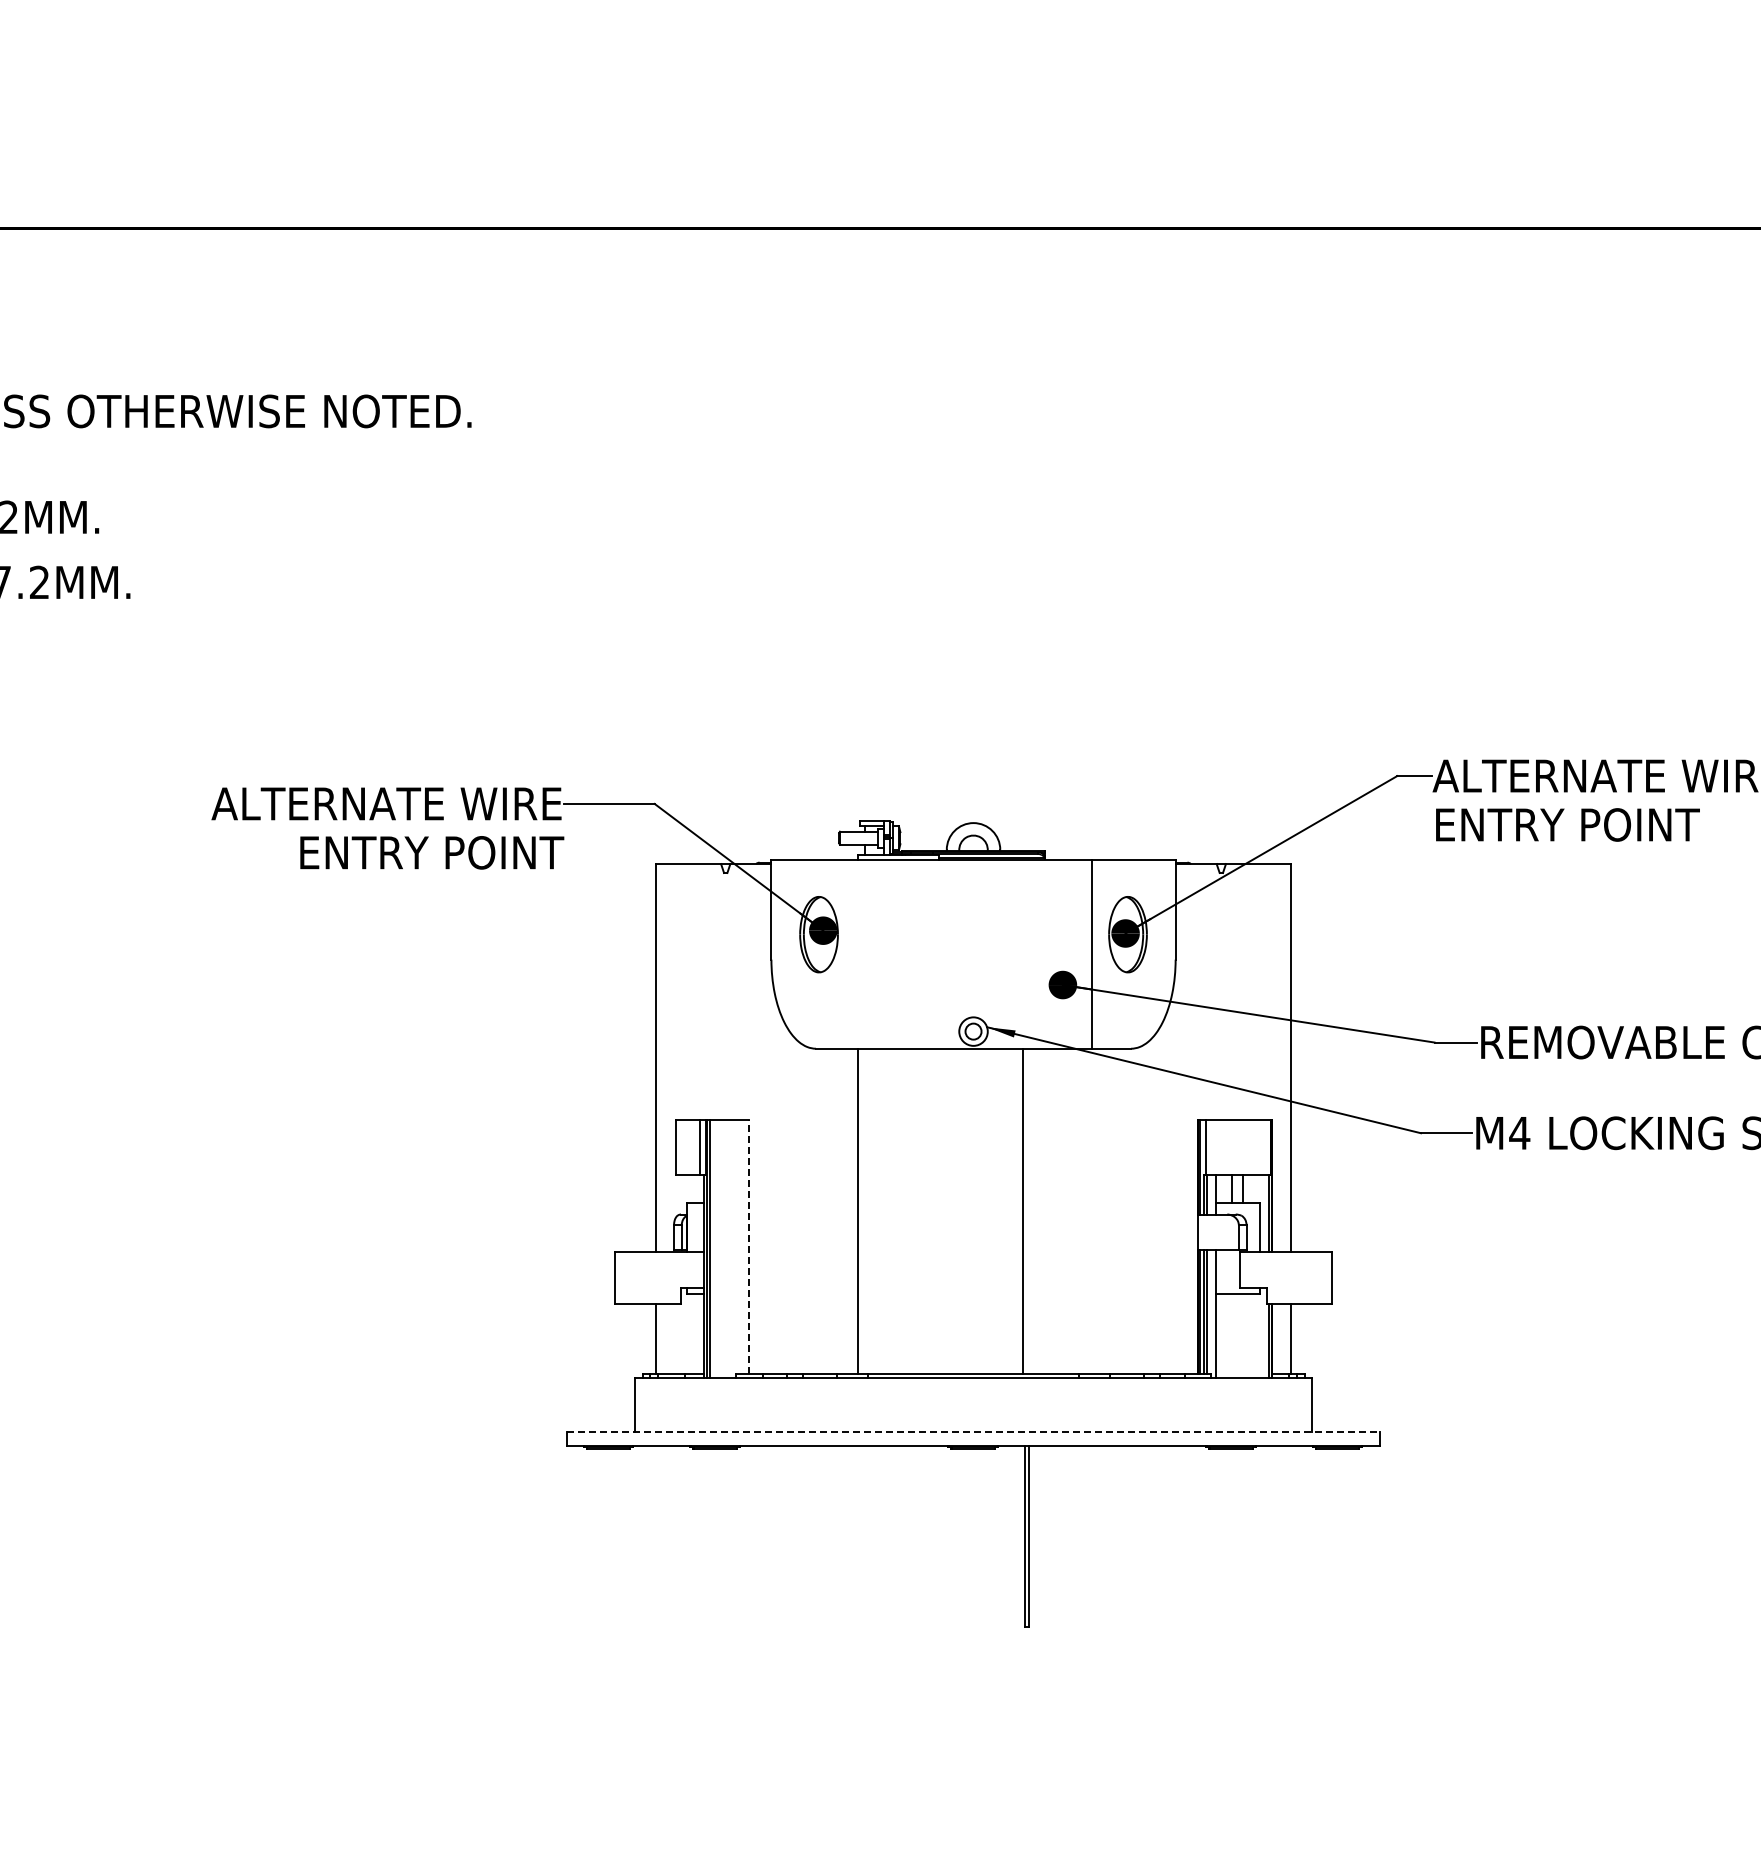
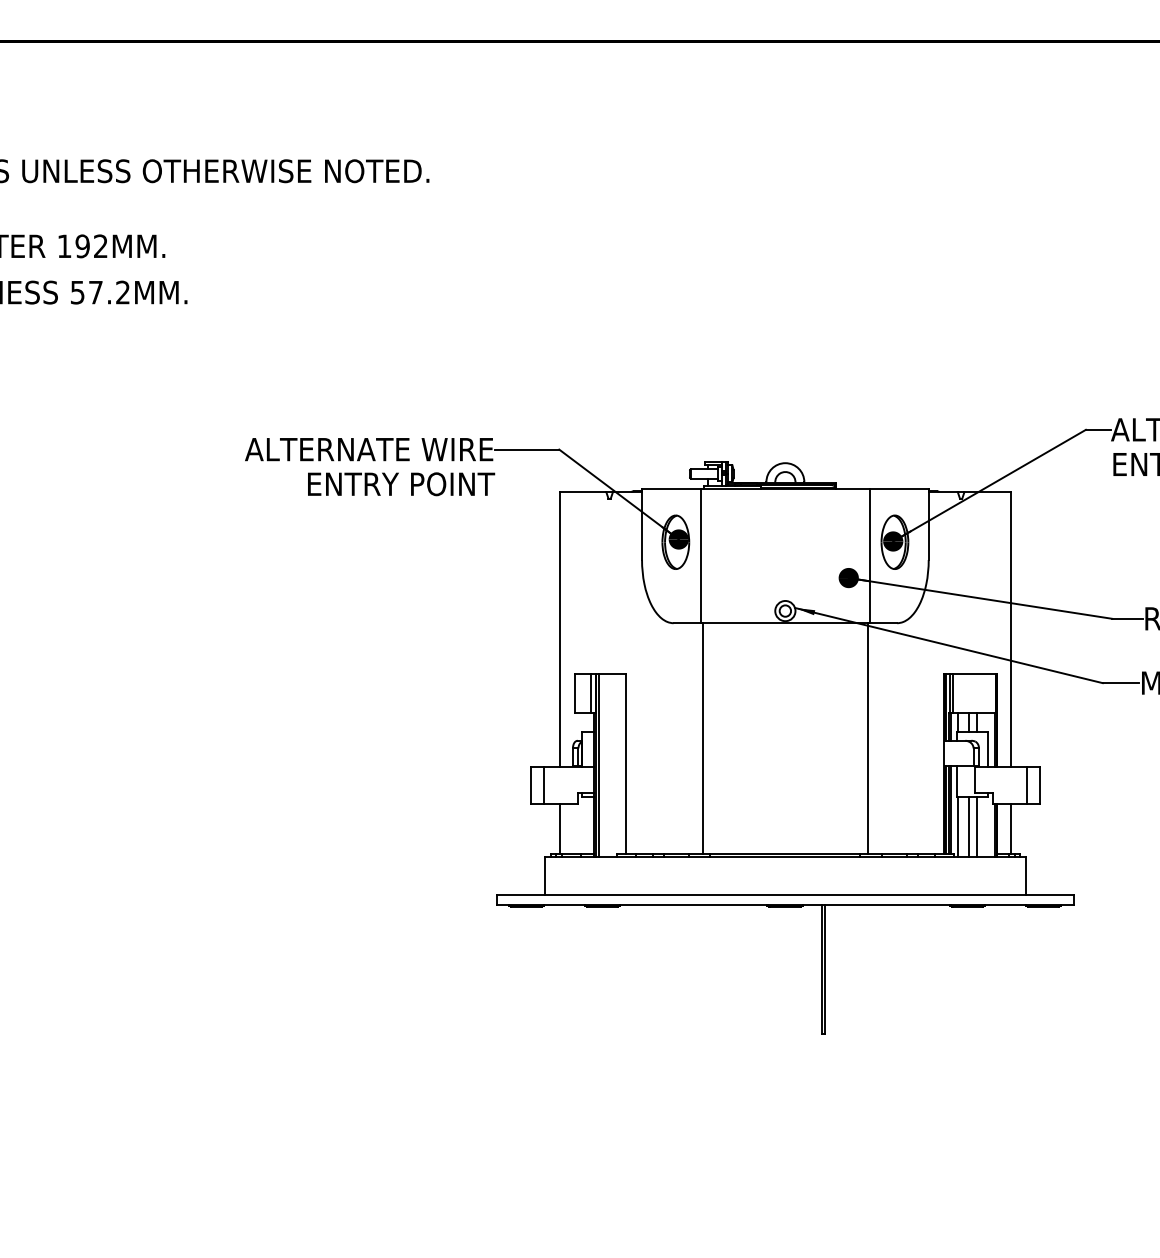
line: (854, 953) -> (700, 555), added
line: (1209, 1147) -> (952, 693), added
line: (1023, 1210) -> (867, 737), moved
line: (749, 1246) -> (626, 763), dashed -> solid
line: (632, 1278) -> (543, 786), added
line: (1314, 1278) -> (1027, 786), added
line: (1232, 1335) -> (969, 826), added
line: (1243, 1335) -> (976, 826), added
line: (974, 1431) -> (786, 894), dashed -> solid

